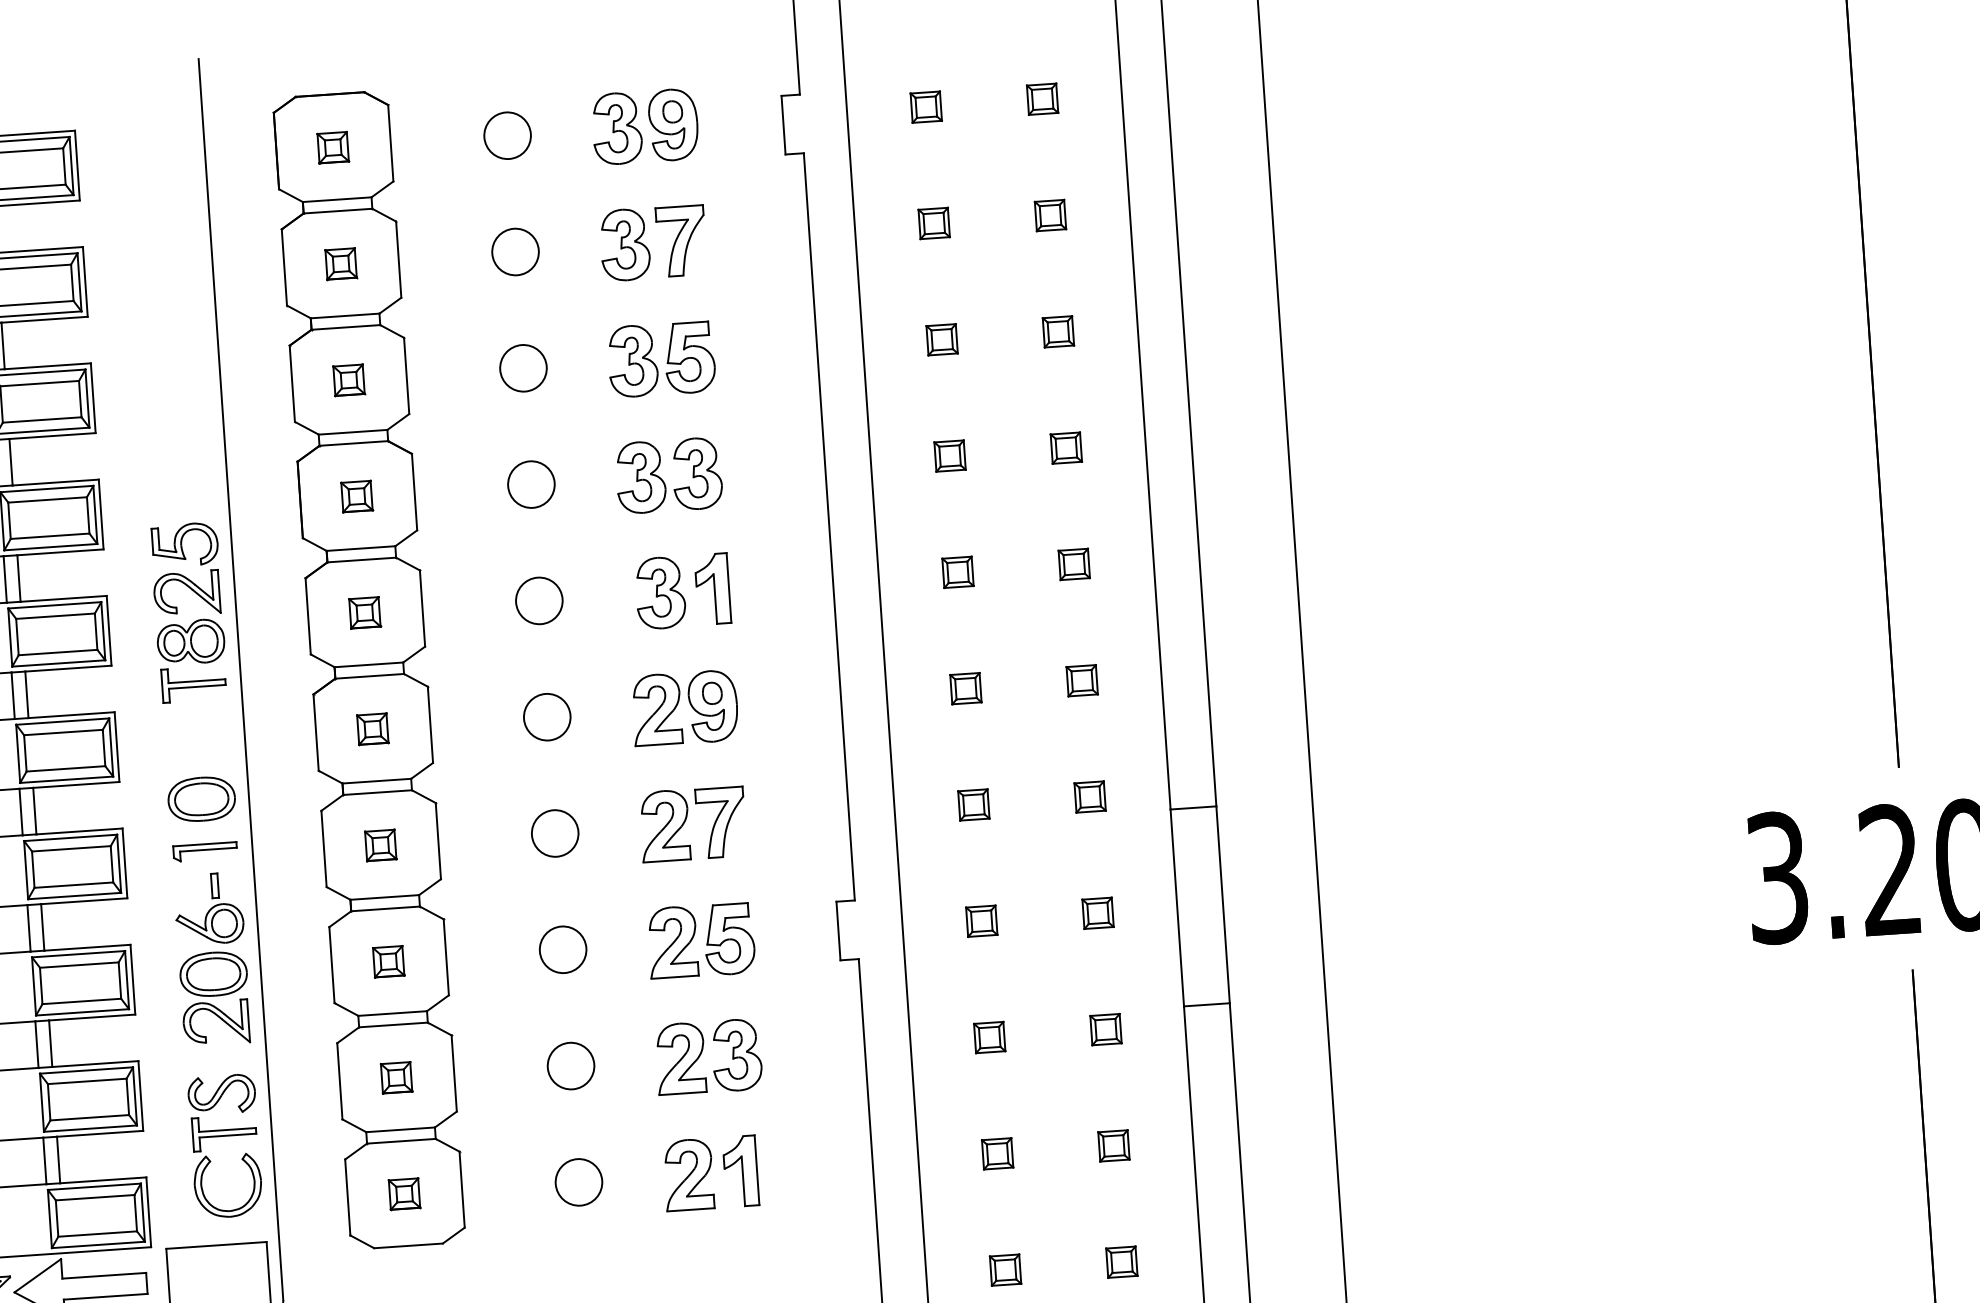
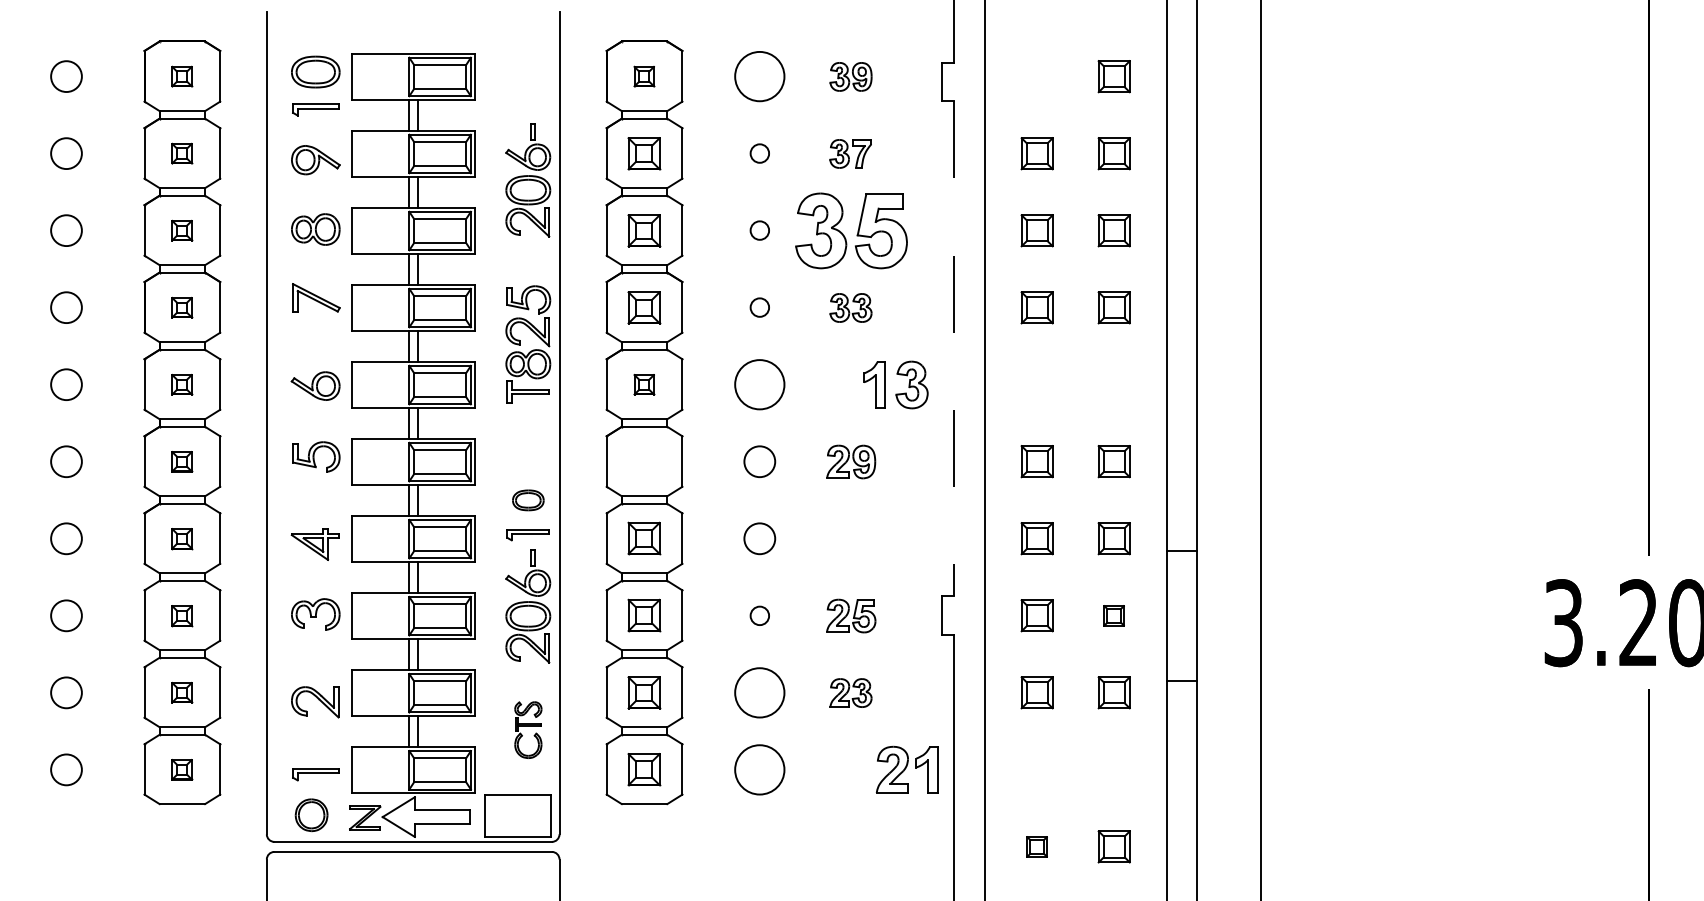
part: (1041, 99) -> (1113, 76), size x1.6
part: (925, 107) -> (1036, 76), removed
part: (644, 126) -> (850, 76), size x0.6
circle: (507, 135) -> (759, 76), size x1.6
part: (1049, 215) -> (1113, 153), size x1.6
part: (933, 223) -> (1036, 153), size x1.6
part: (652, 242) -> (850, 153), size x0.6
circle: (515, 251) -> (759, 153), size x0.6
part: (341, 263) -> (644, 153), size x1.6
part: (169, 316) -> (528, 180), added
part: (1057, 331) -> (1113, 230), size x1.6
part: (941, 339) -> (1036, 230), size x1.6
part: (660, 358) -> (850, 230), size x1.6
circle: (523, 368) -> (759, 230), size x0.6
part: (349, 379) -> (644, 230), size x1.6
part: (1065, 447) -> (1113, 307), size x1.6
part: (949, 455) -> (1036, 307), size x1.6
part: (668, 474) -> (850, 307), size x0.6
circle: (530, 484) -> (759, 307), size x0.6
part: (357, 496) -> (644, 307), size x1.6
line: (829, 527) -> (954, 349), solid -> dashed
part: (1073, 564) -> (1113, 384), removed
part: (957, 572) -> (1036, 384), removed
part: (659, 592) -> (911, 384), moved
circle: (538, 600) -> (759, 384), size x1.6
part: (194, 621) -> (531, 350), moved
part: (1081, 680) -> (1113, 461), size x1.6
part: (964, 688) -> (1036, 461), size x1.6
part: (685, 707) -> (851, 461), size x0.7
part: (373, 728) -> (644, 461), removed
part: (1089, 796) -> (1113, 538), size x1.6
part: (202, 799) -> (528, 500), size x0.7
part: (972, 804) -> (1036, 538), size x1.6
part: (692, 823) -> (850, 538), removed
part: (381, 846) -> (644, 539), size x1.6
part: (980, 920) -> (1036, 615), size x1.6
part: (700, 939) -> (850, 615), size x0.7
circle: (562, 949) -> (759, 615), size x0.6
part: (389, 962) -> (644, 616), size x1.6
part: (1104, 1029) -> (1113, 692), size x1.6
part: (988, 1037) -> (1036, 692), size x1.6
part: (707, 1056) -> (850, 692), size x0.6
circle: (570, 1065) -> (759, 692), size x1.6
part: (396, 1077) -> (644, 692), size x1.6
part: (225, 1145) -> (528, 729), size x0.6
part: (1112, 1145) -> (1113, 769), removed
part: (996, 1153) -> (1036, 769), removed
part: (709, 1172) -> (906, 769), moved
circle: (578, 1181) -> (759, 769), size x1.6
part: (404, 1193) -> (644, 769), size x1.6
part: (1120, 1261) -> (1113, 846), size x1.6

